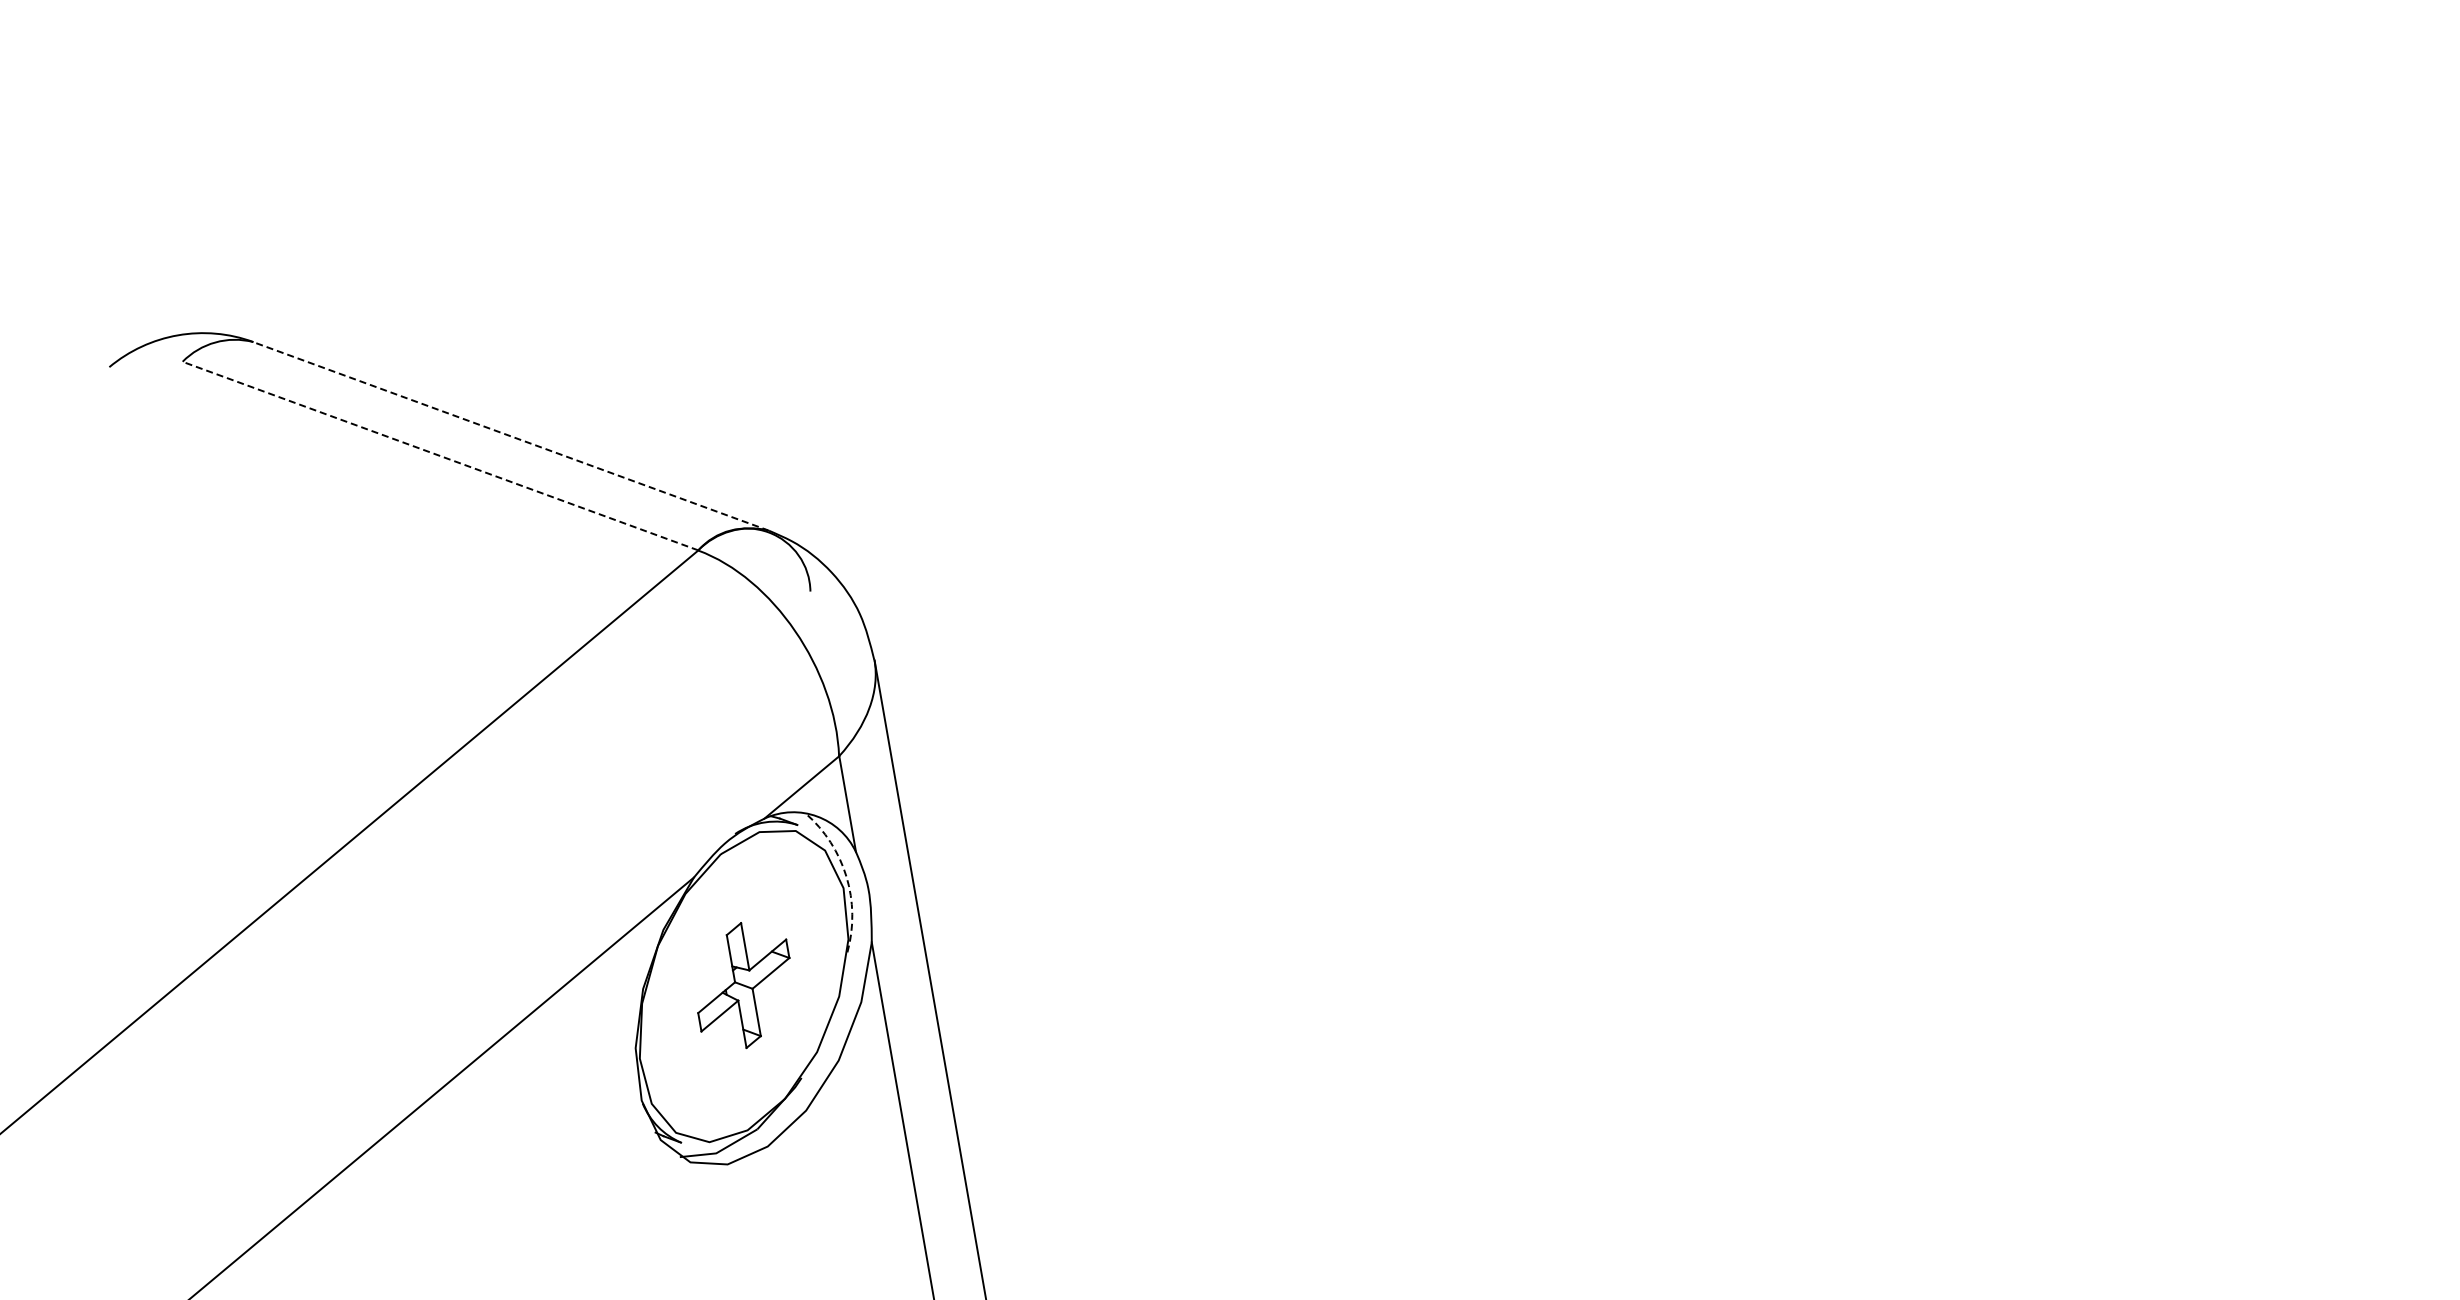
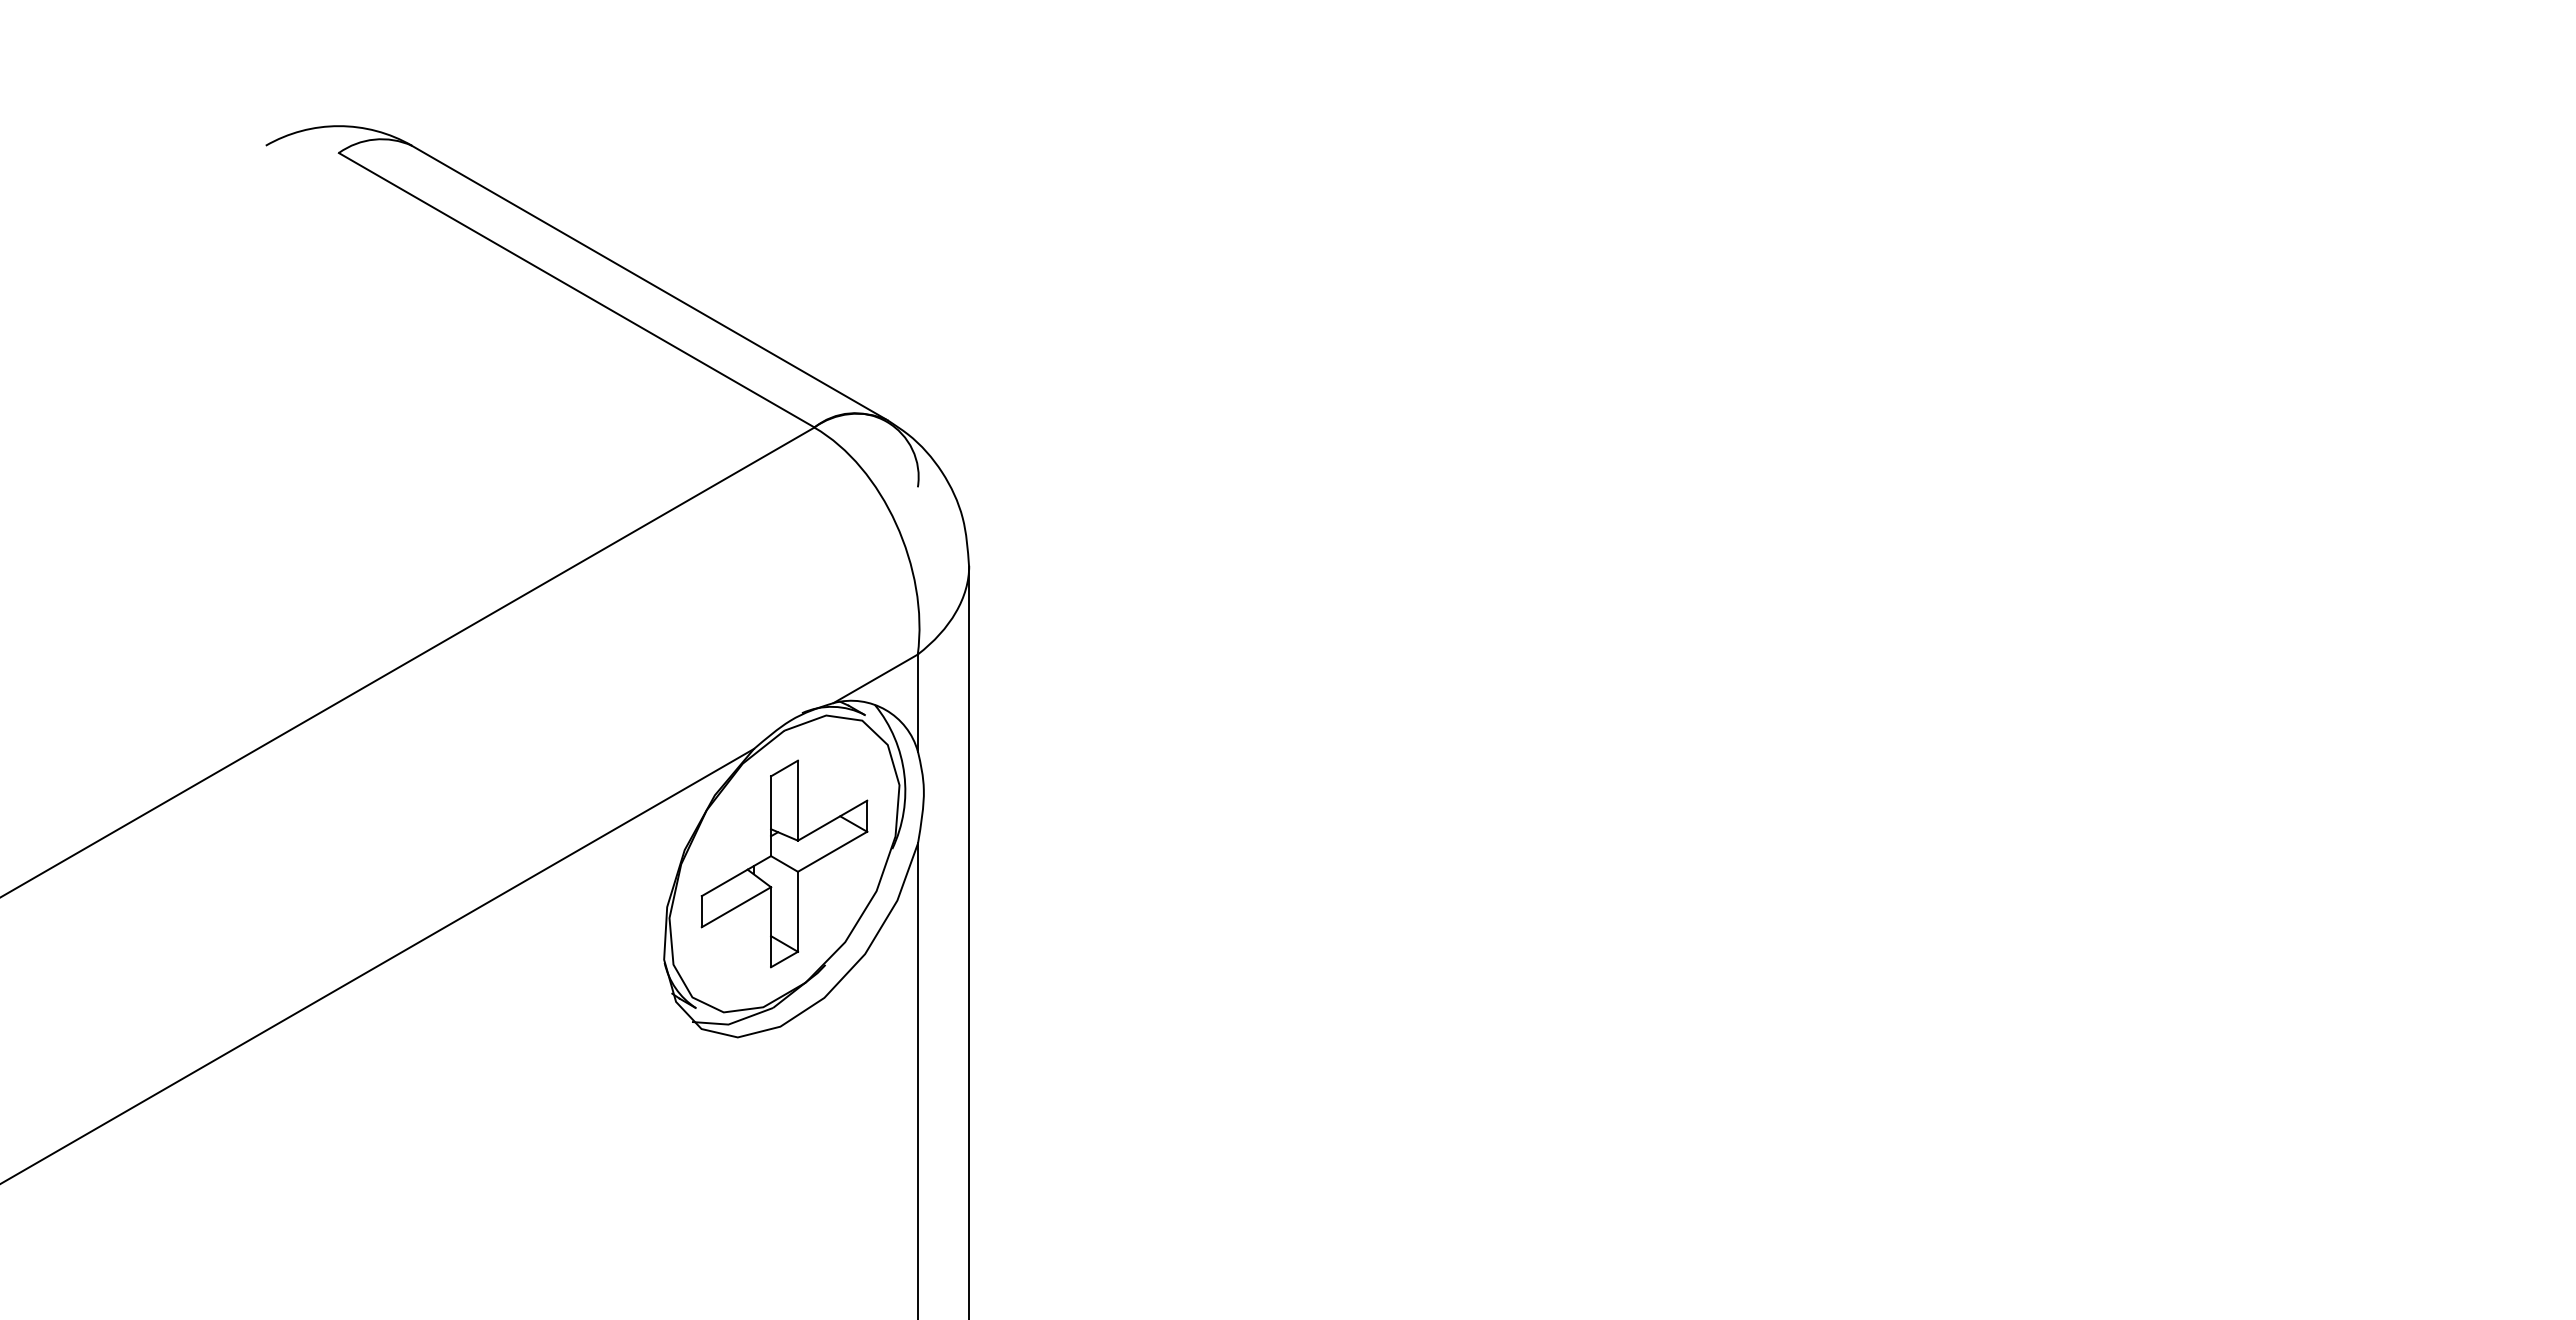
line: (511, 436) -> (649, 283), dashed -> solid
line: (440, 456) -> (576, 290), dashed -> solid
arc: (846, 876) -> (904, 774), dashed -> solid
part: (743, 985) -> (784, 863), size x1.67

